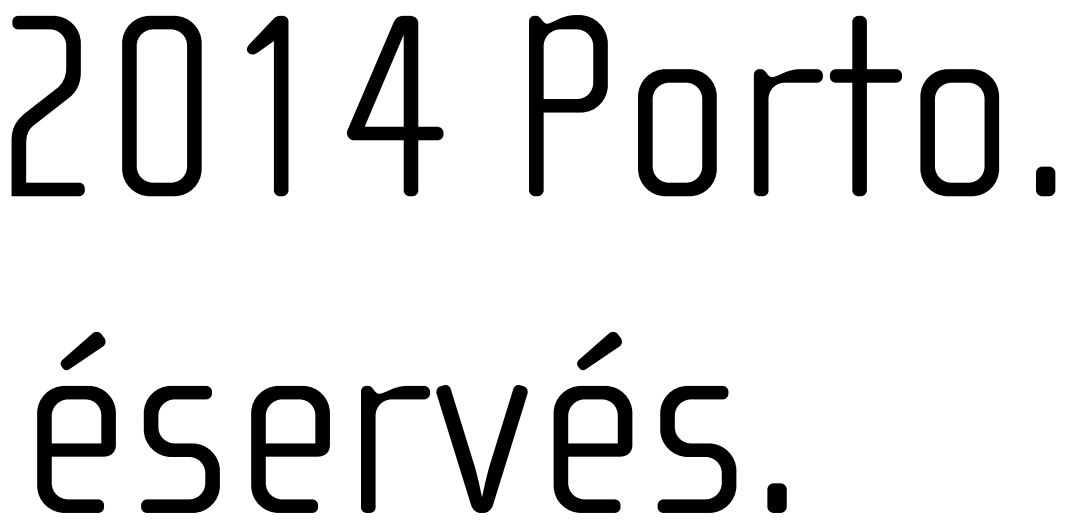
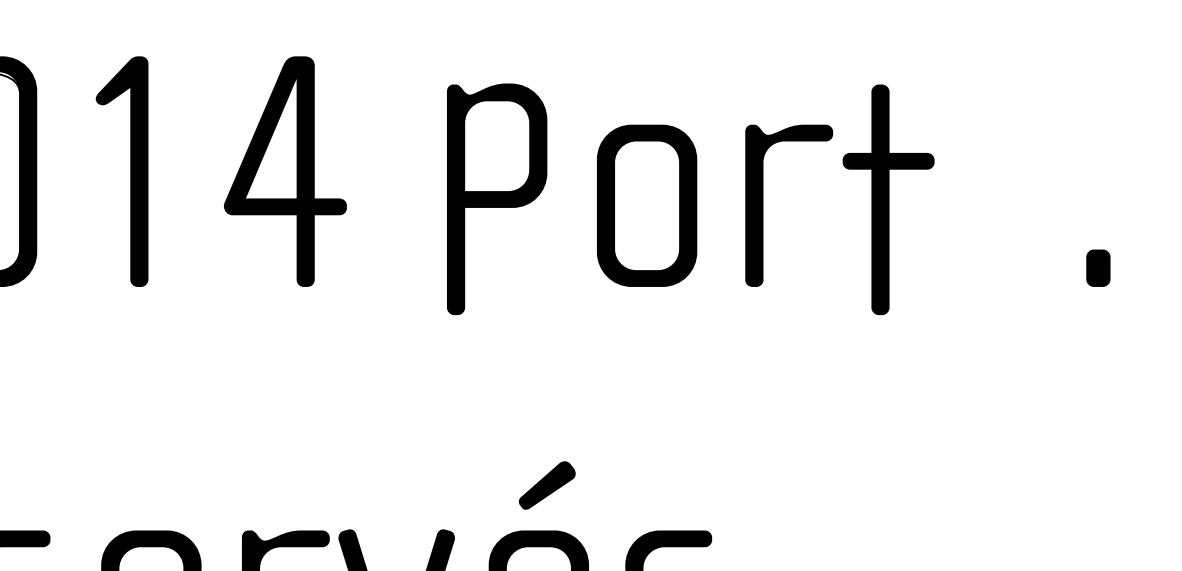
part: (568, 105) -> (497, 199), moved
part: (865, 105) -> (888, 199), moved
part: (959, 132) -> (1008, 205), removed
part: (1045, 181) -> (1098, 268), moved

